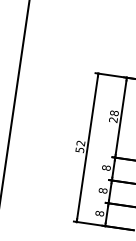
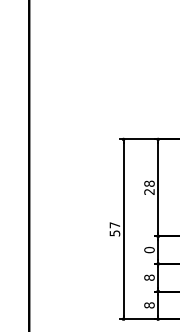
text: (80, 143) -> (114, 225), 52 -> 57
text: (106, 167) -> (149, 249), 8 -> 0

